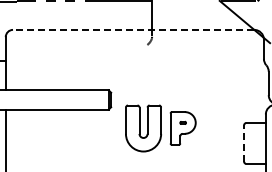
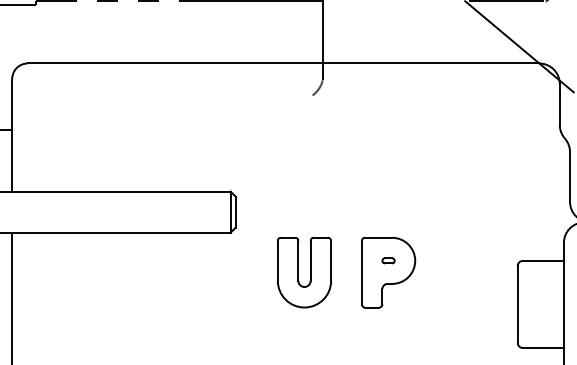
line: (133, 29) -> (283, 62), dashed -> solid
part: (143, 128) -> (304, 272), size x0.71
line: (244, 143) -> (518, 304), dashed -> solid

